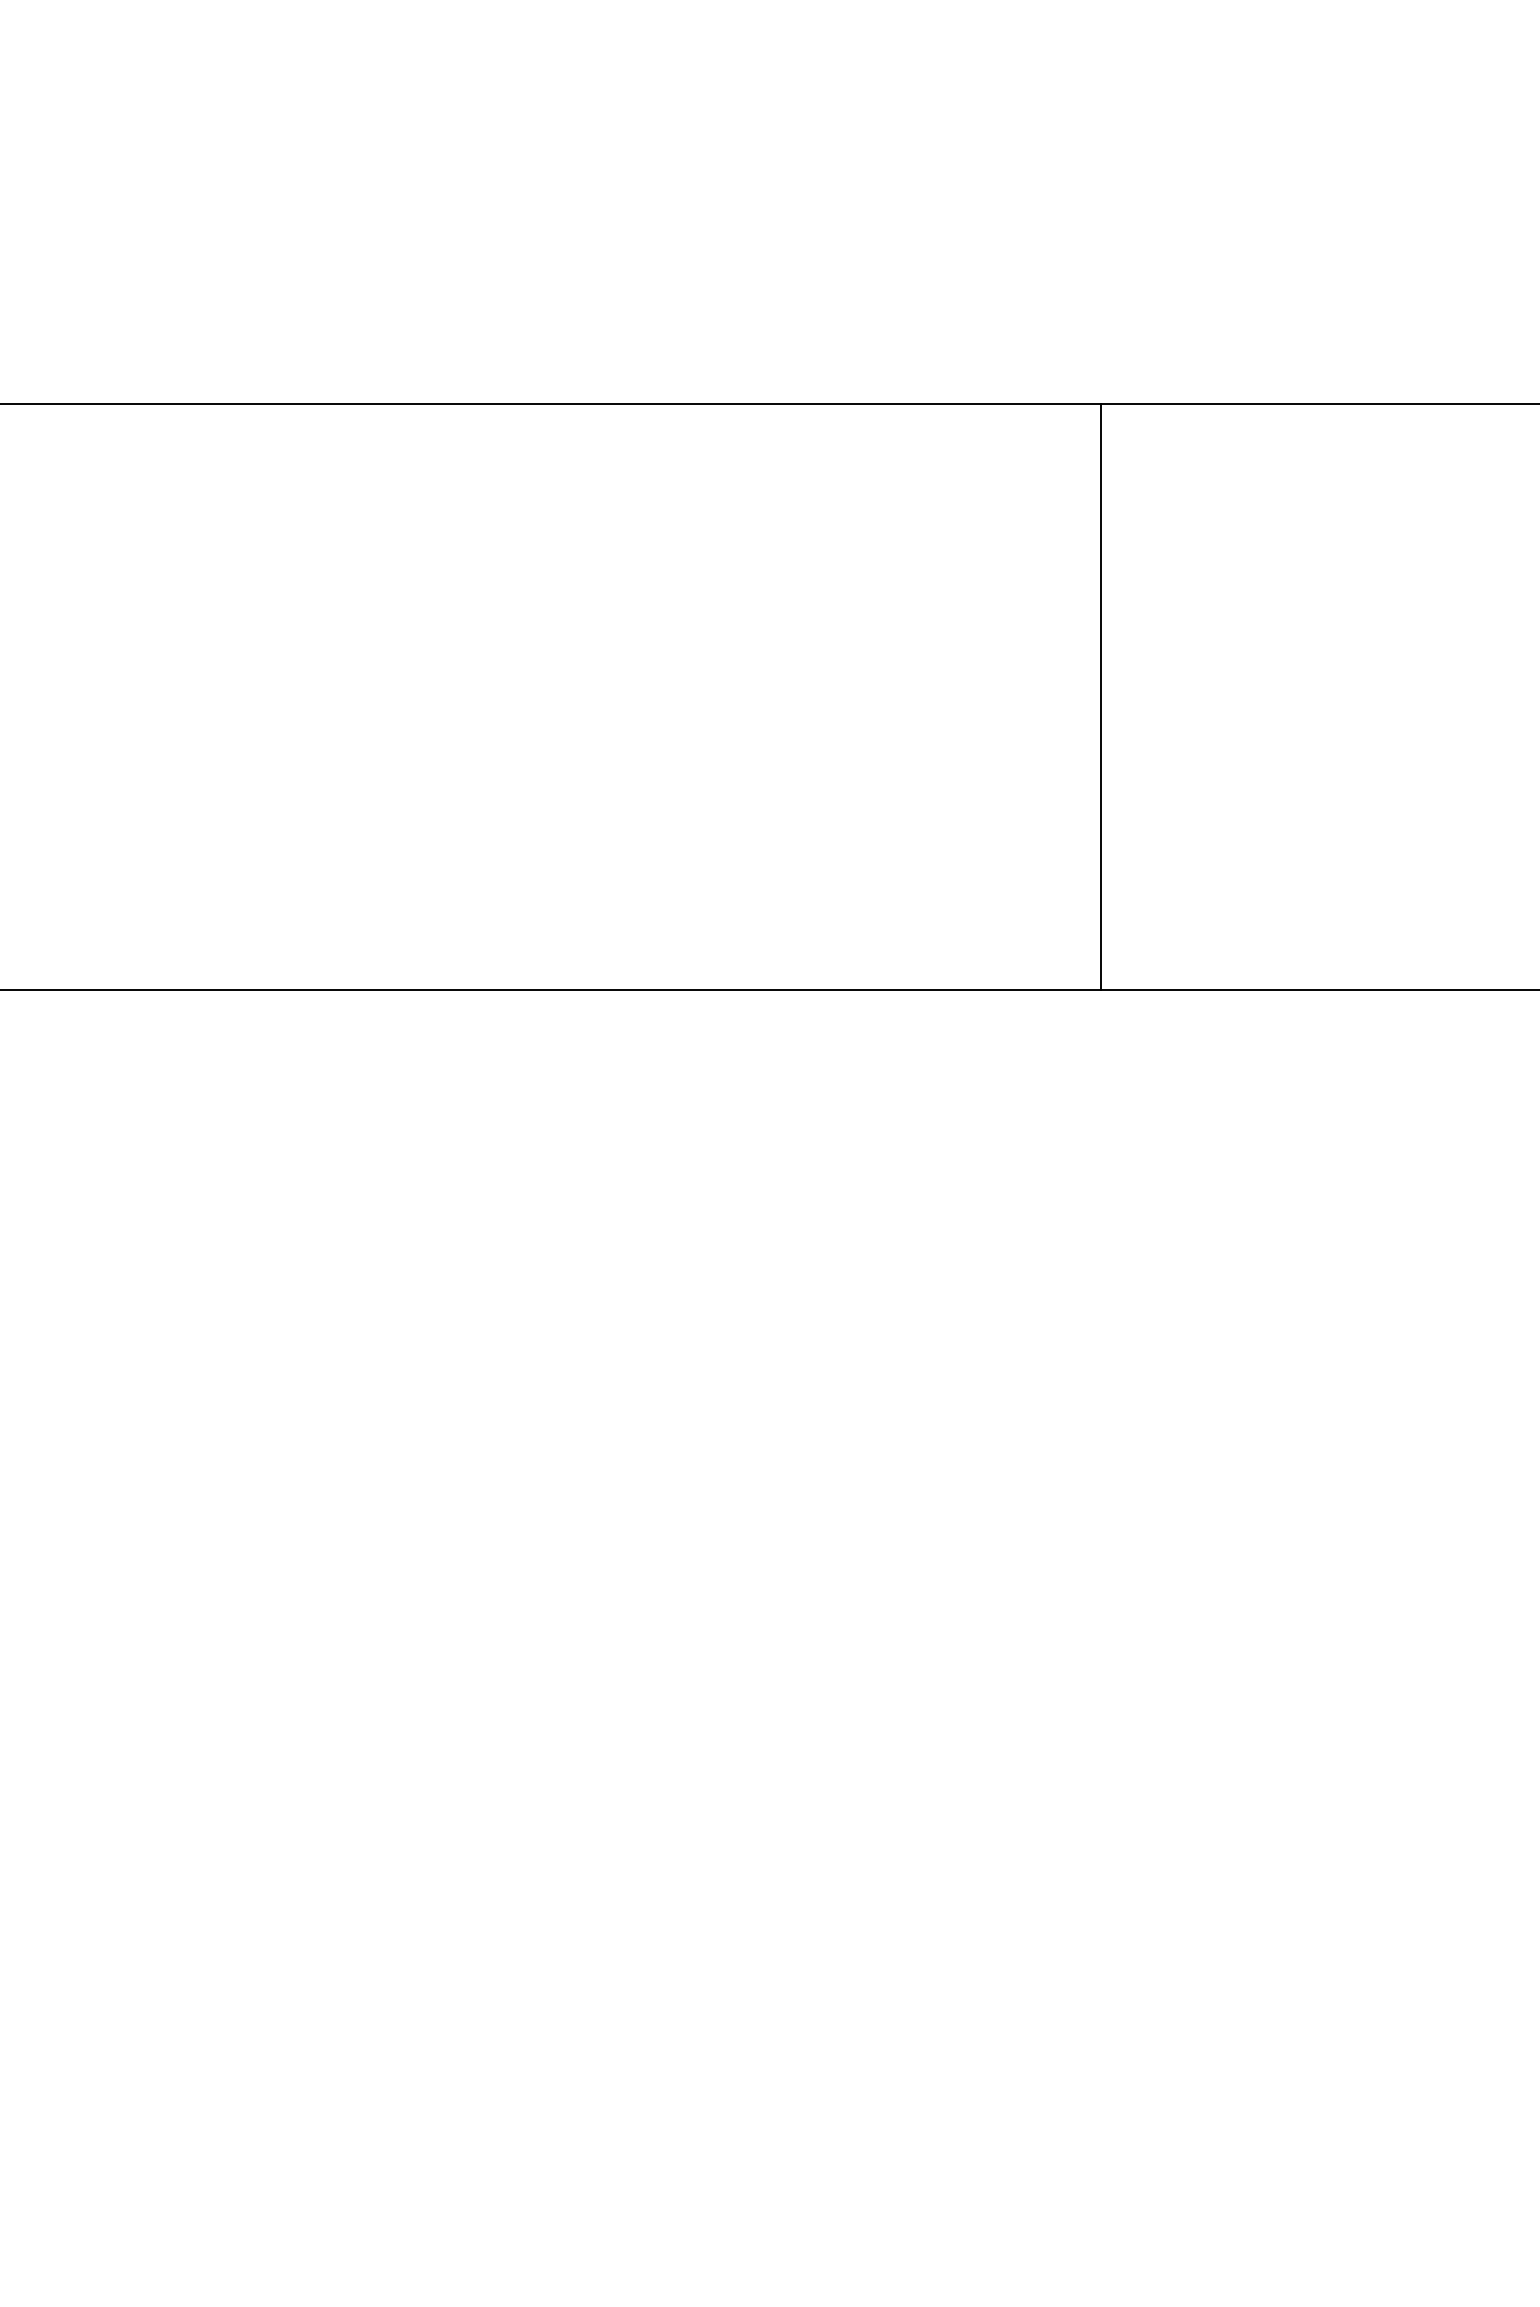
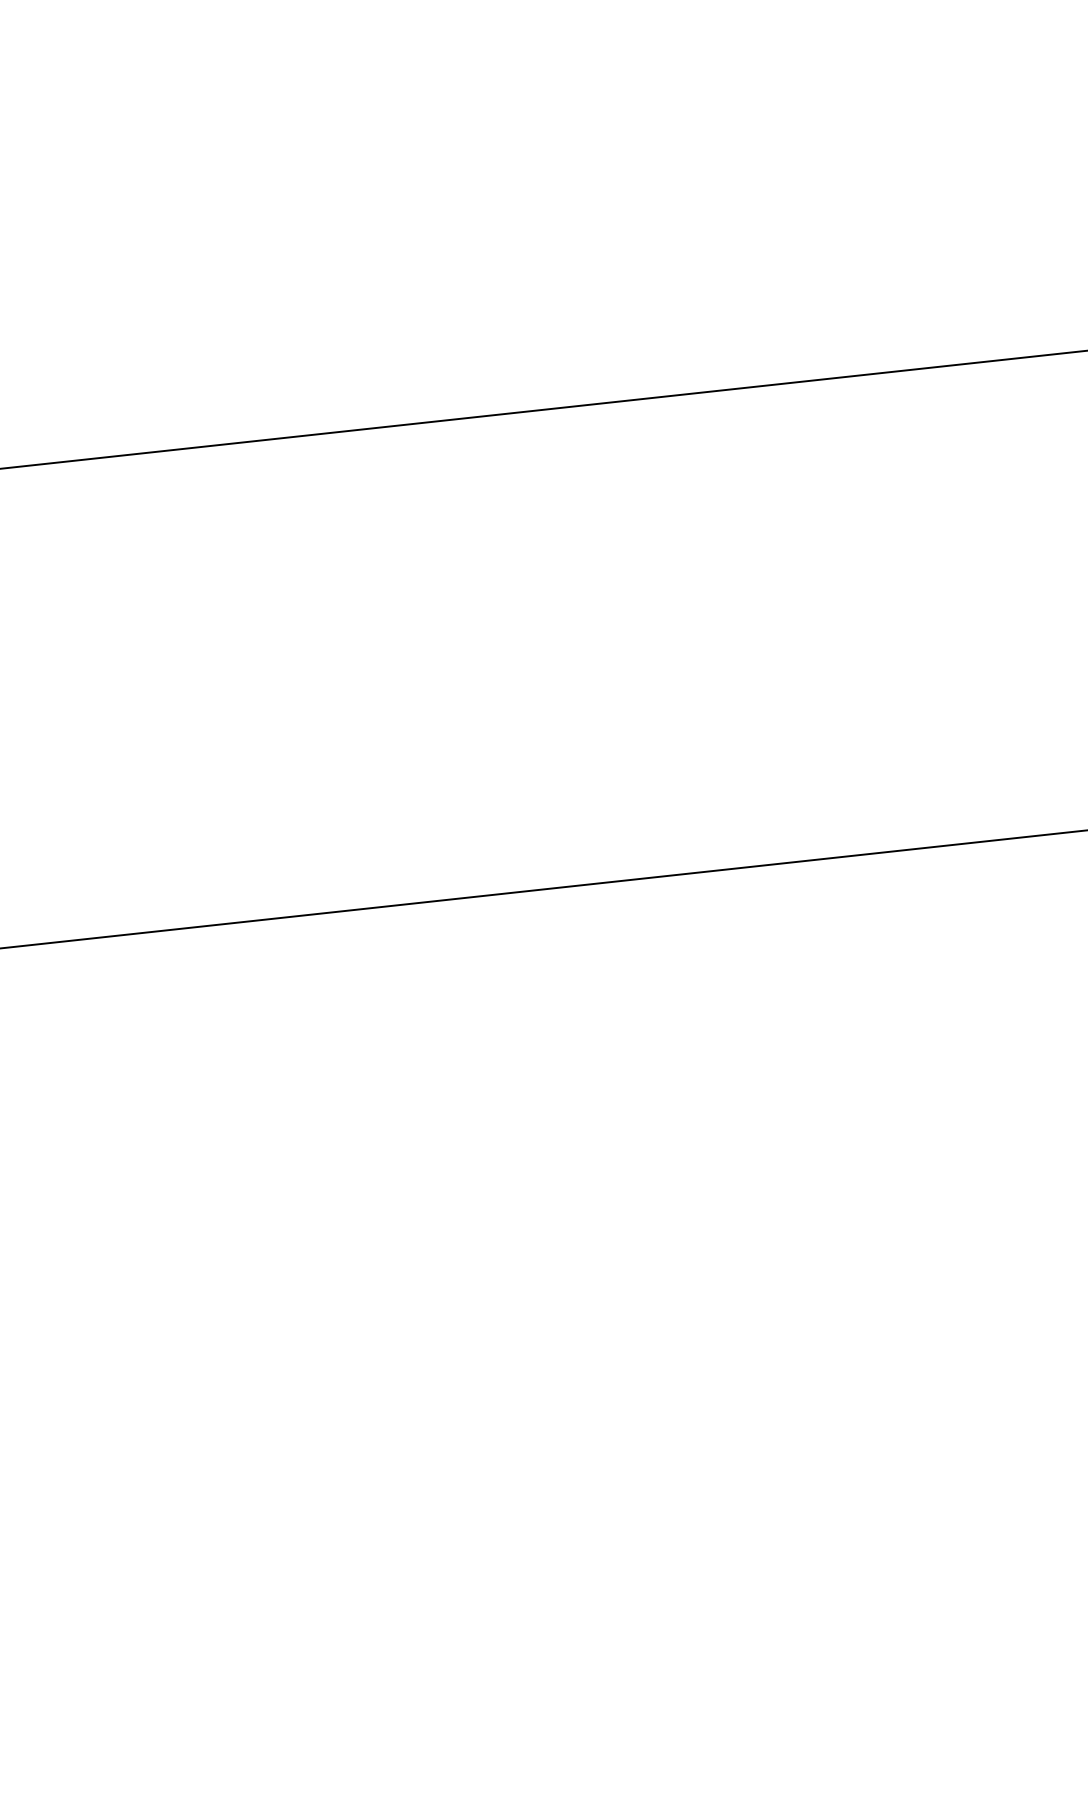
line: (1101, 697) -> (773, 624), removed

